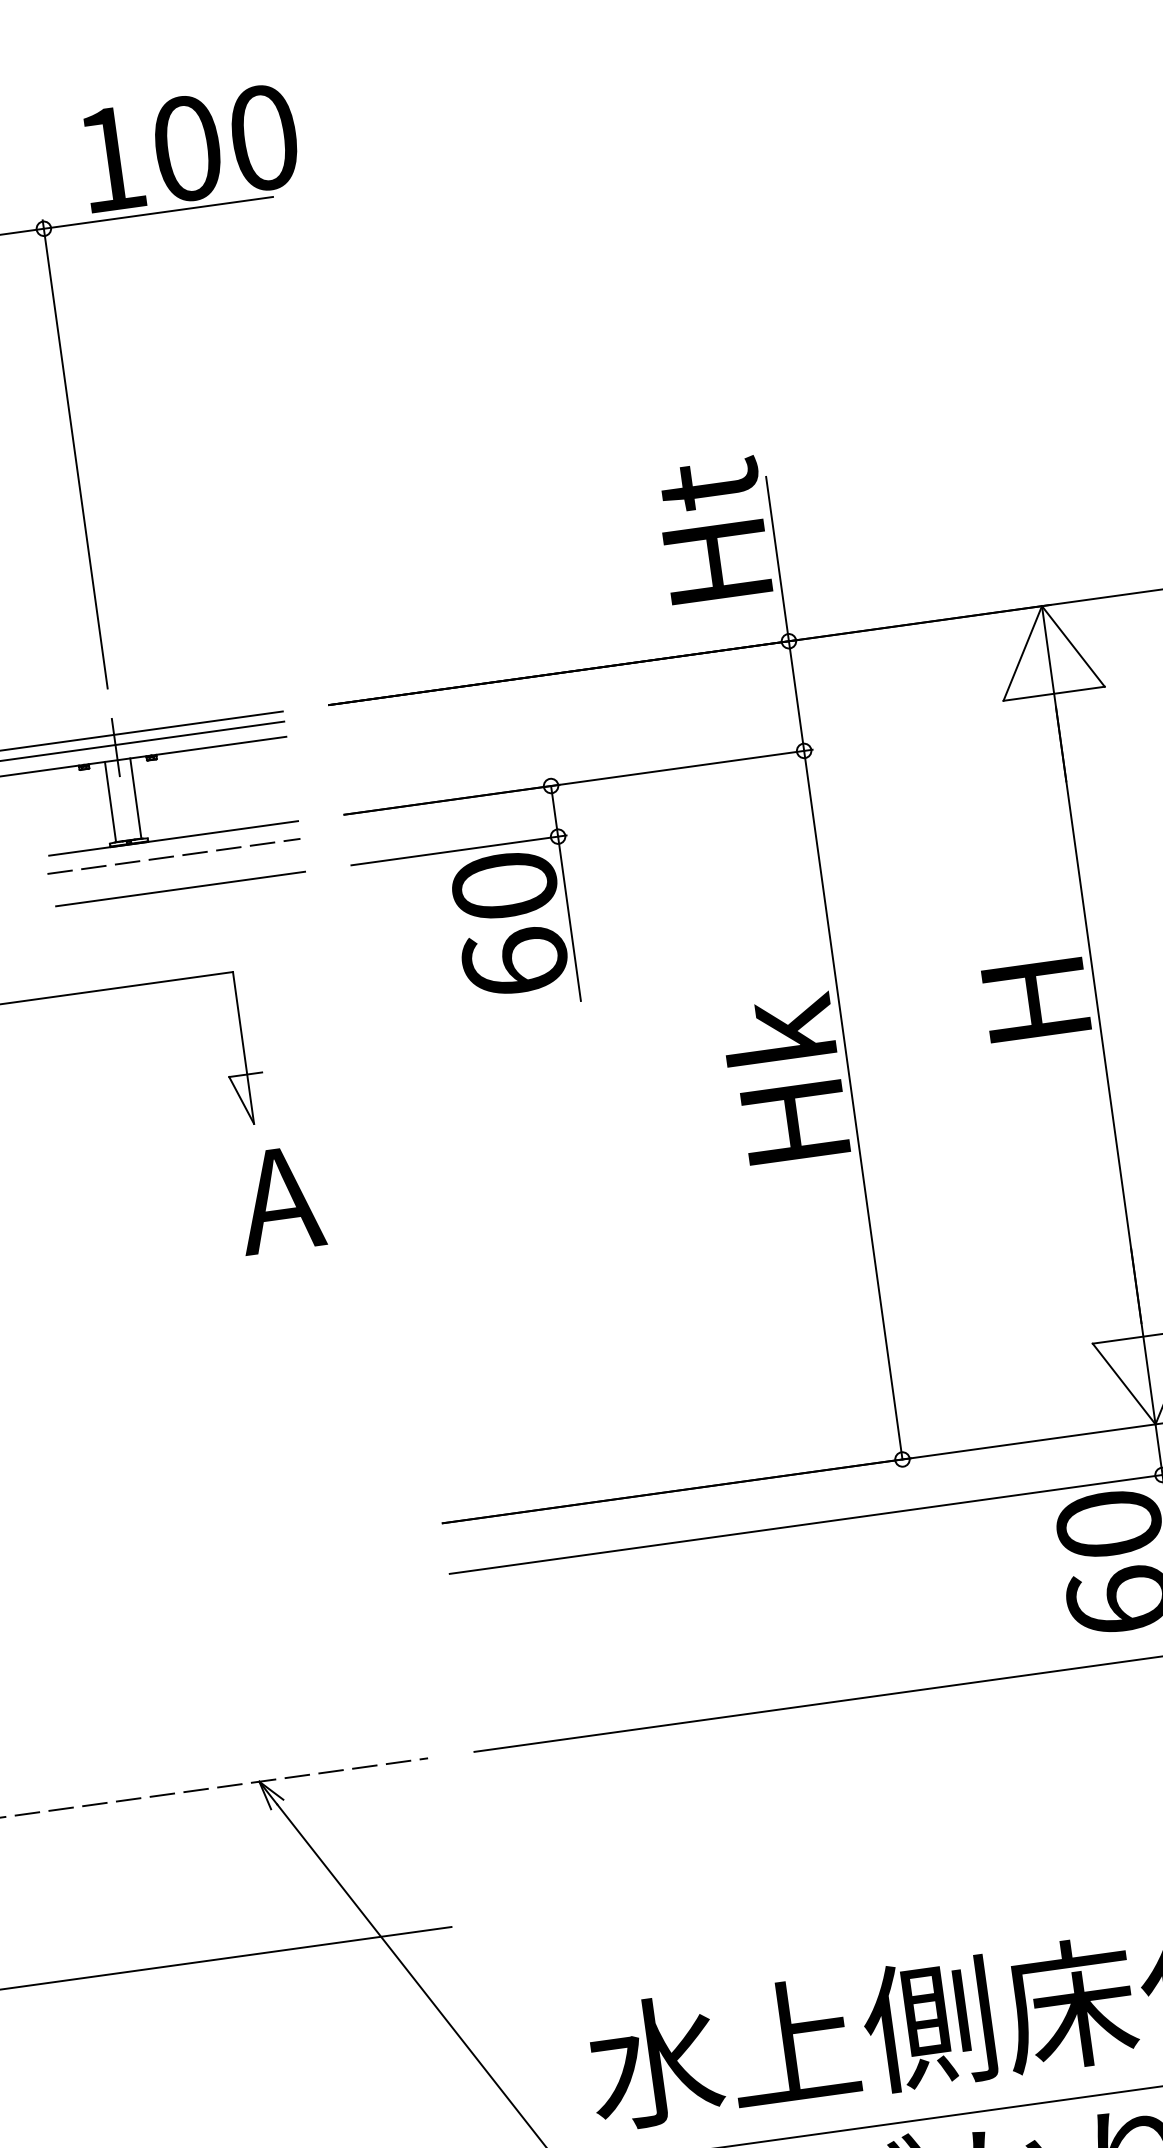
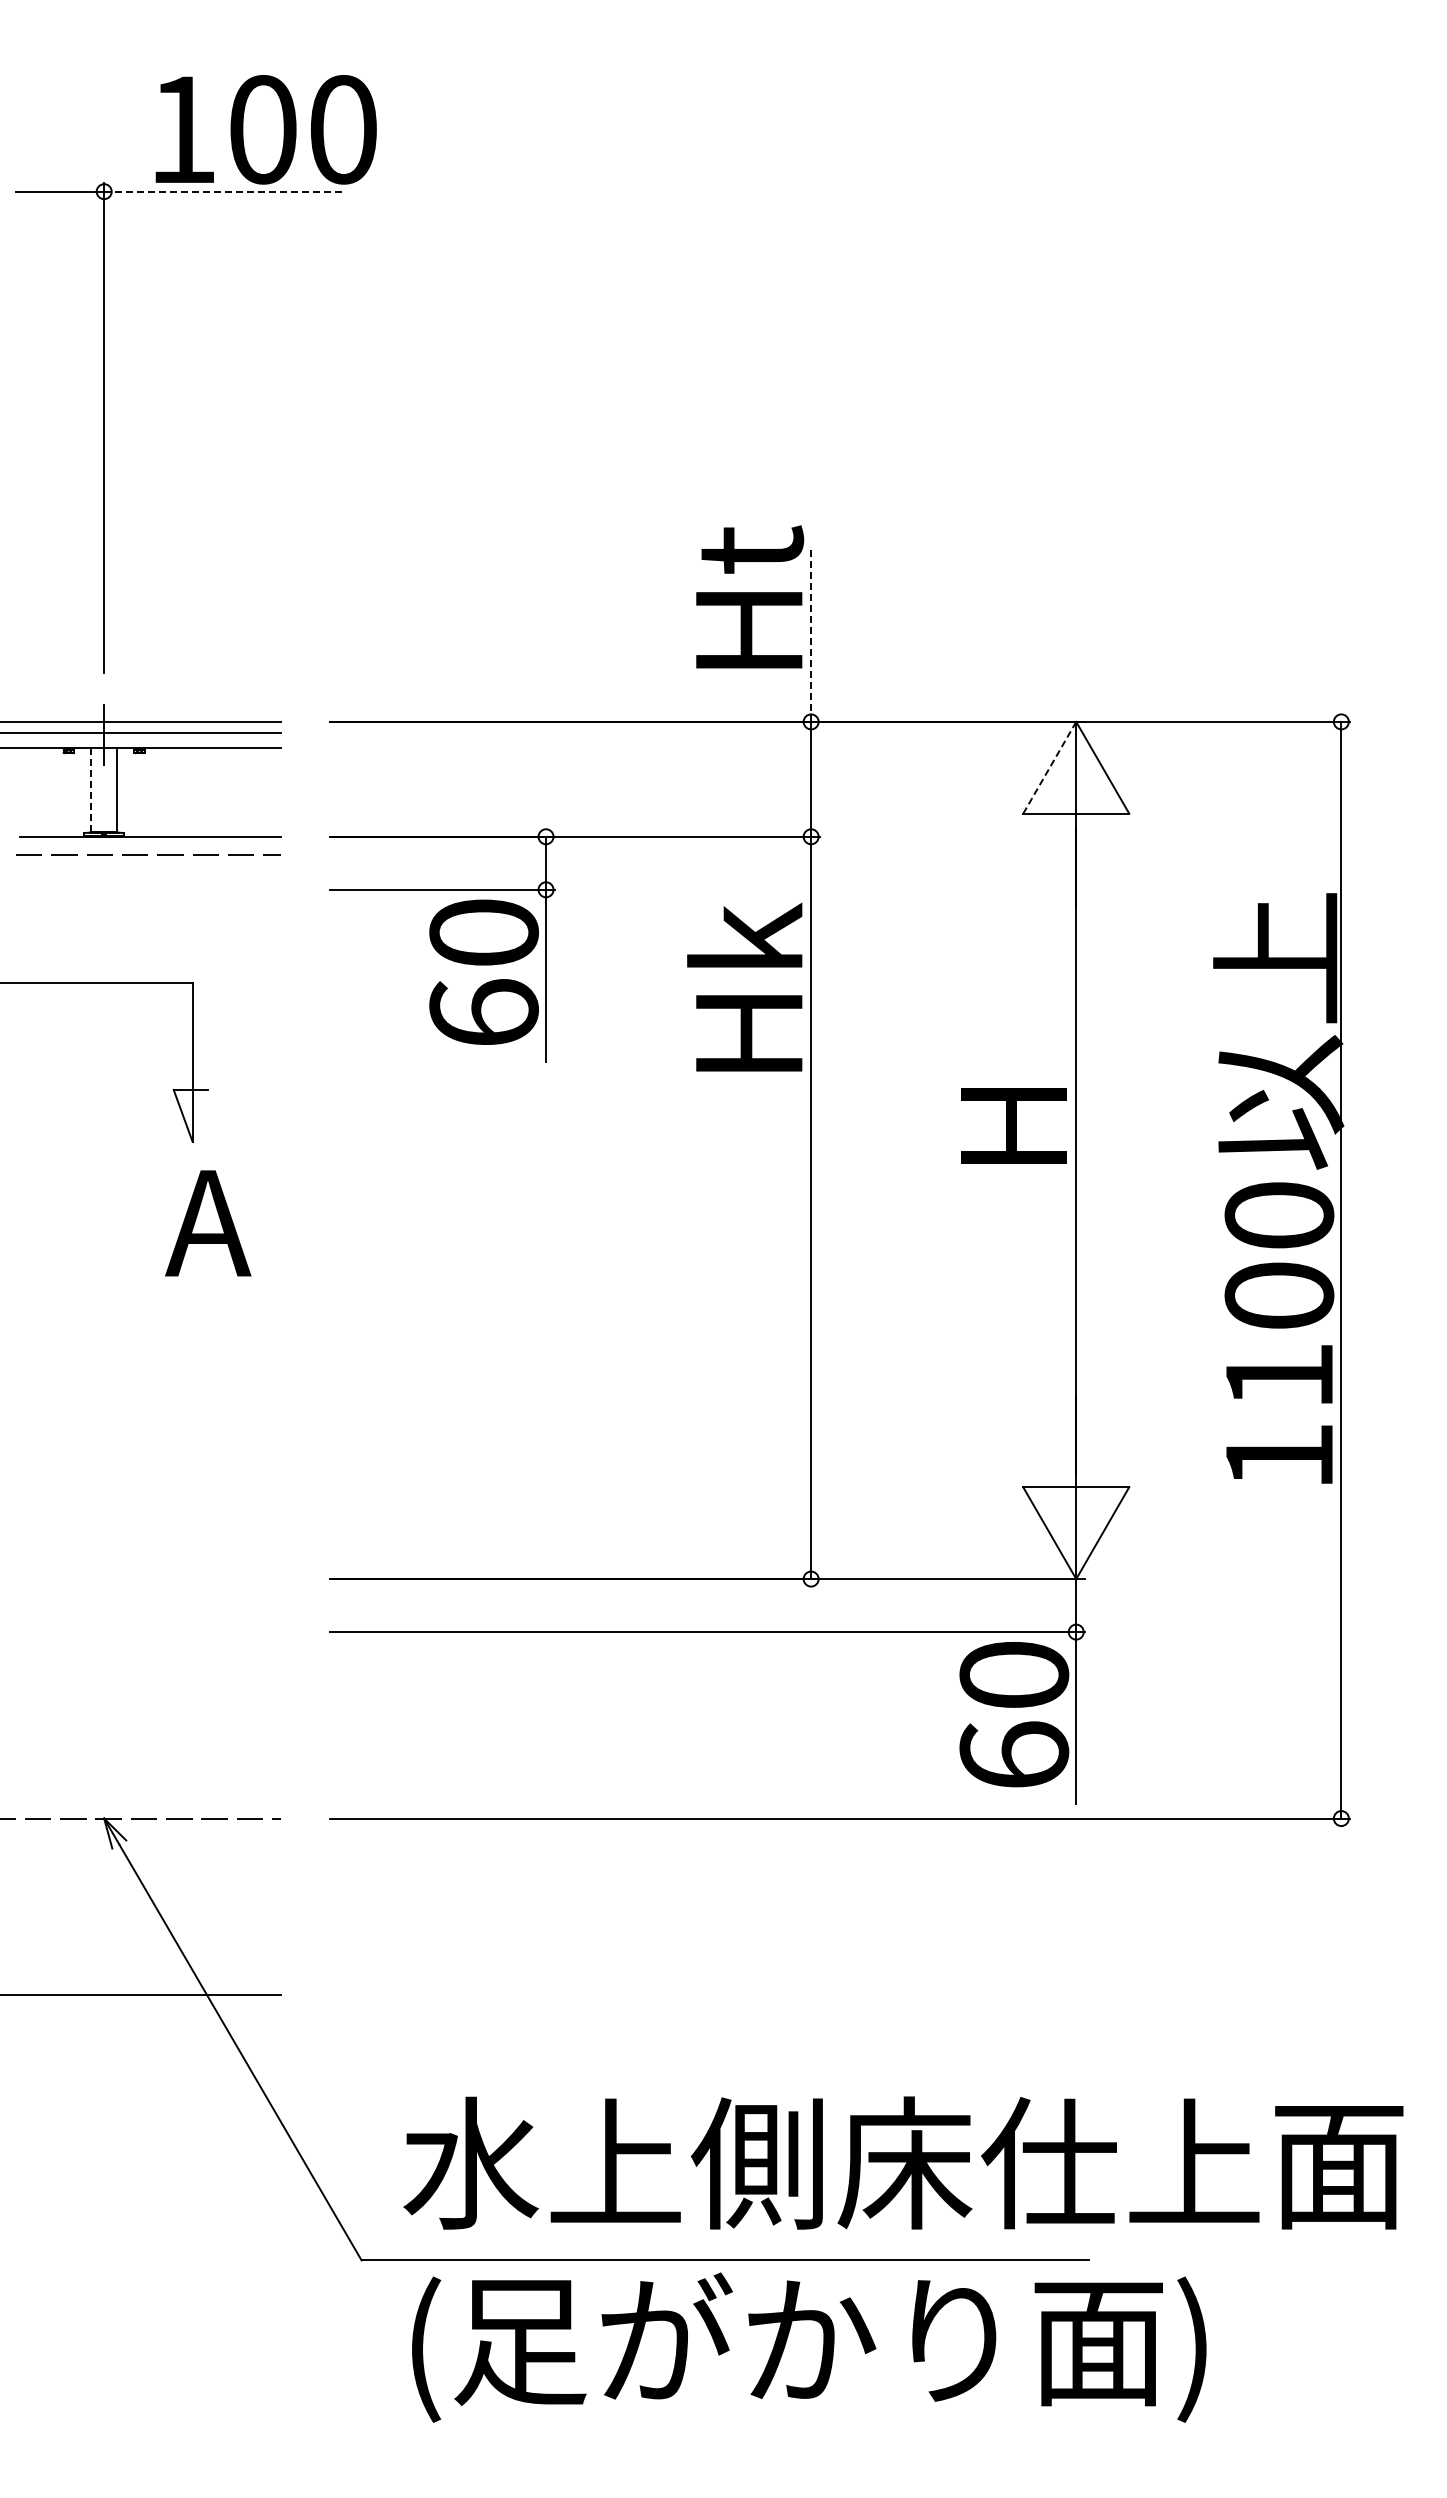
line: (158, 212) -> (224, 191), solid -> dashed
line: (777, 558) -> (811, 635), solid -> dashed
line: (1022, 654) -> (1049, 768), solid -> dashed
line: (110, 802) -> (90, 790), solid -> dashed
line: (180, 888) -> (150, 889), removed
text: (784, 1078) -> (744, 986), moved

